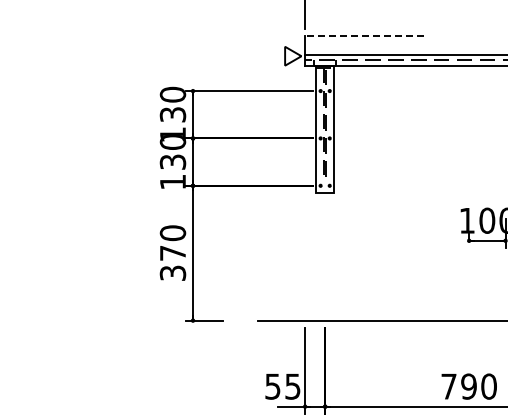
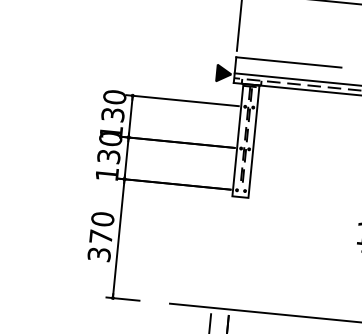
line: (364, 36) -> (288, 62), dashed -> solid
fill: (293, 55) -> (224, 73), added

